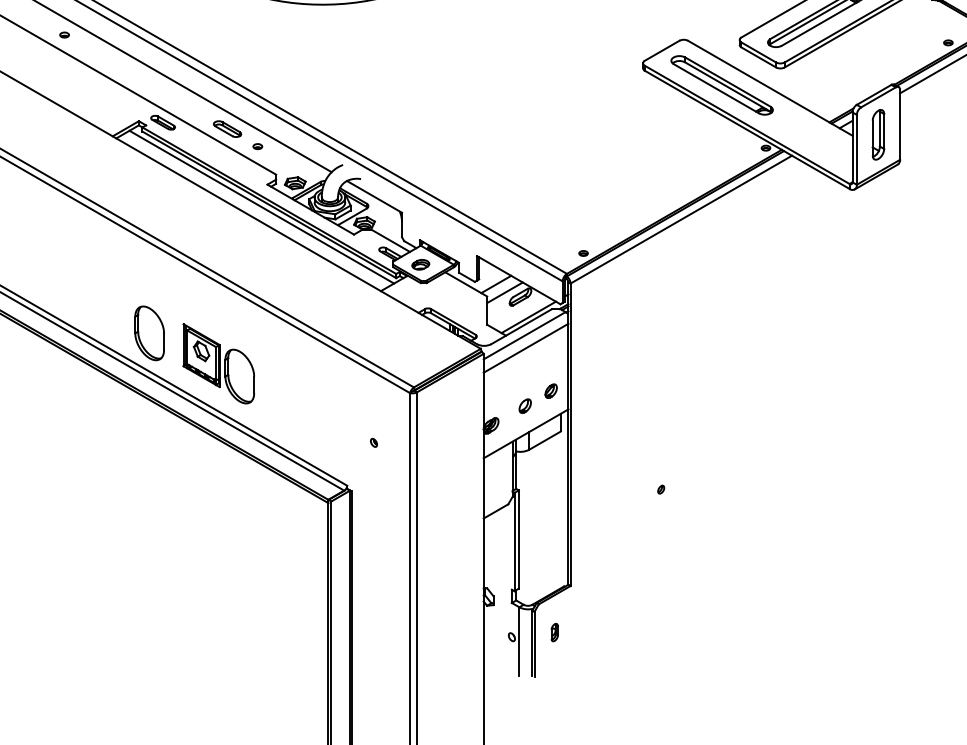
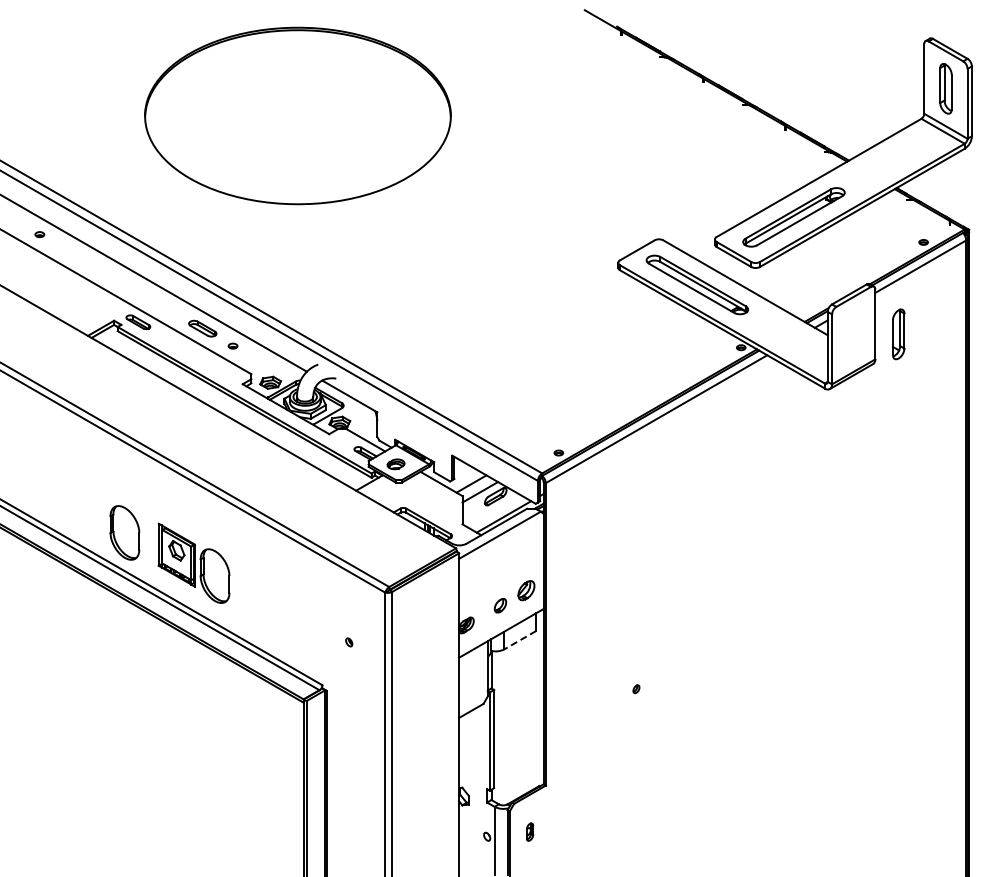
part: (878, 134) -> (898, 334), moved
line: (261, 206) -> (236, 406), removed
line: (525, 347) -> (500, 547), removed
part: (551, 390) -> (526, 590), size x1.4
line: (544, 440) -> (519, 640), solid -> dashed

